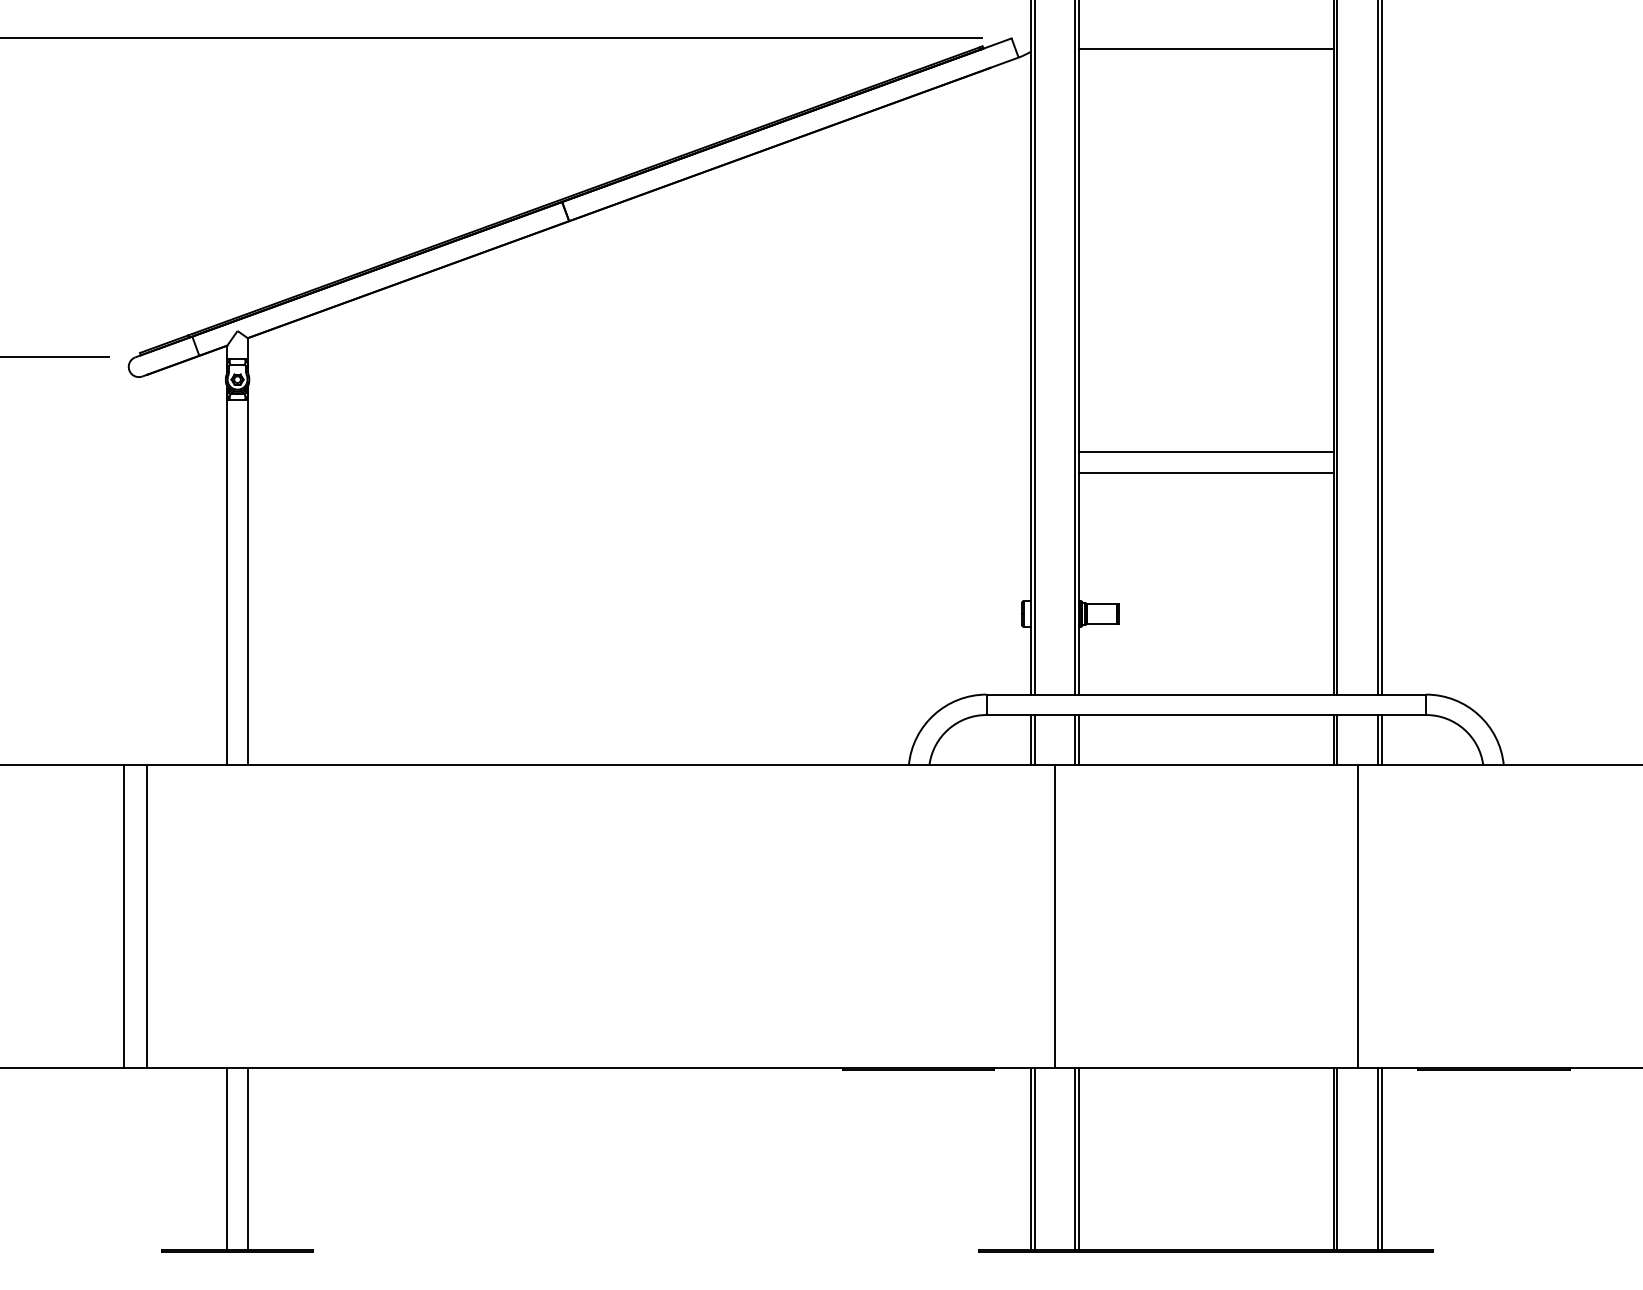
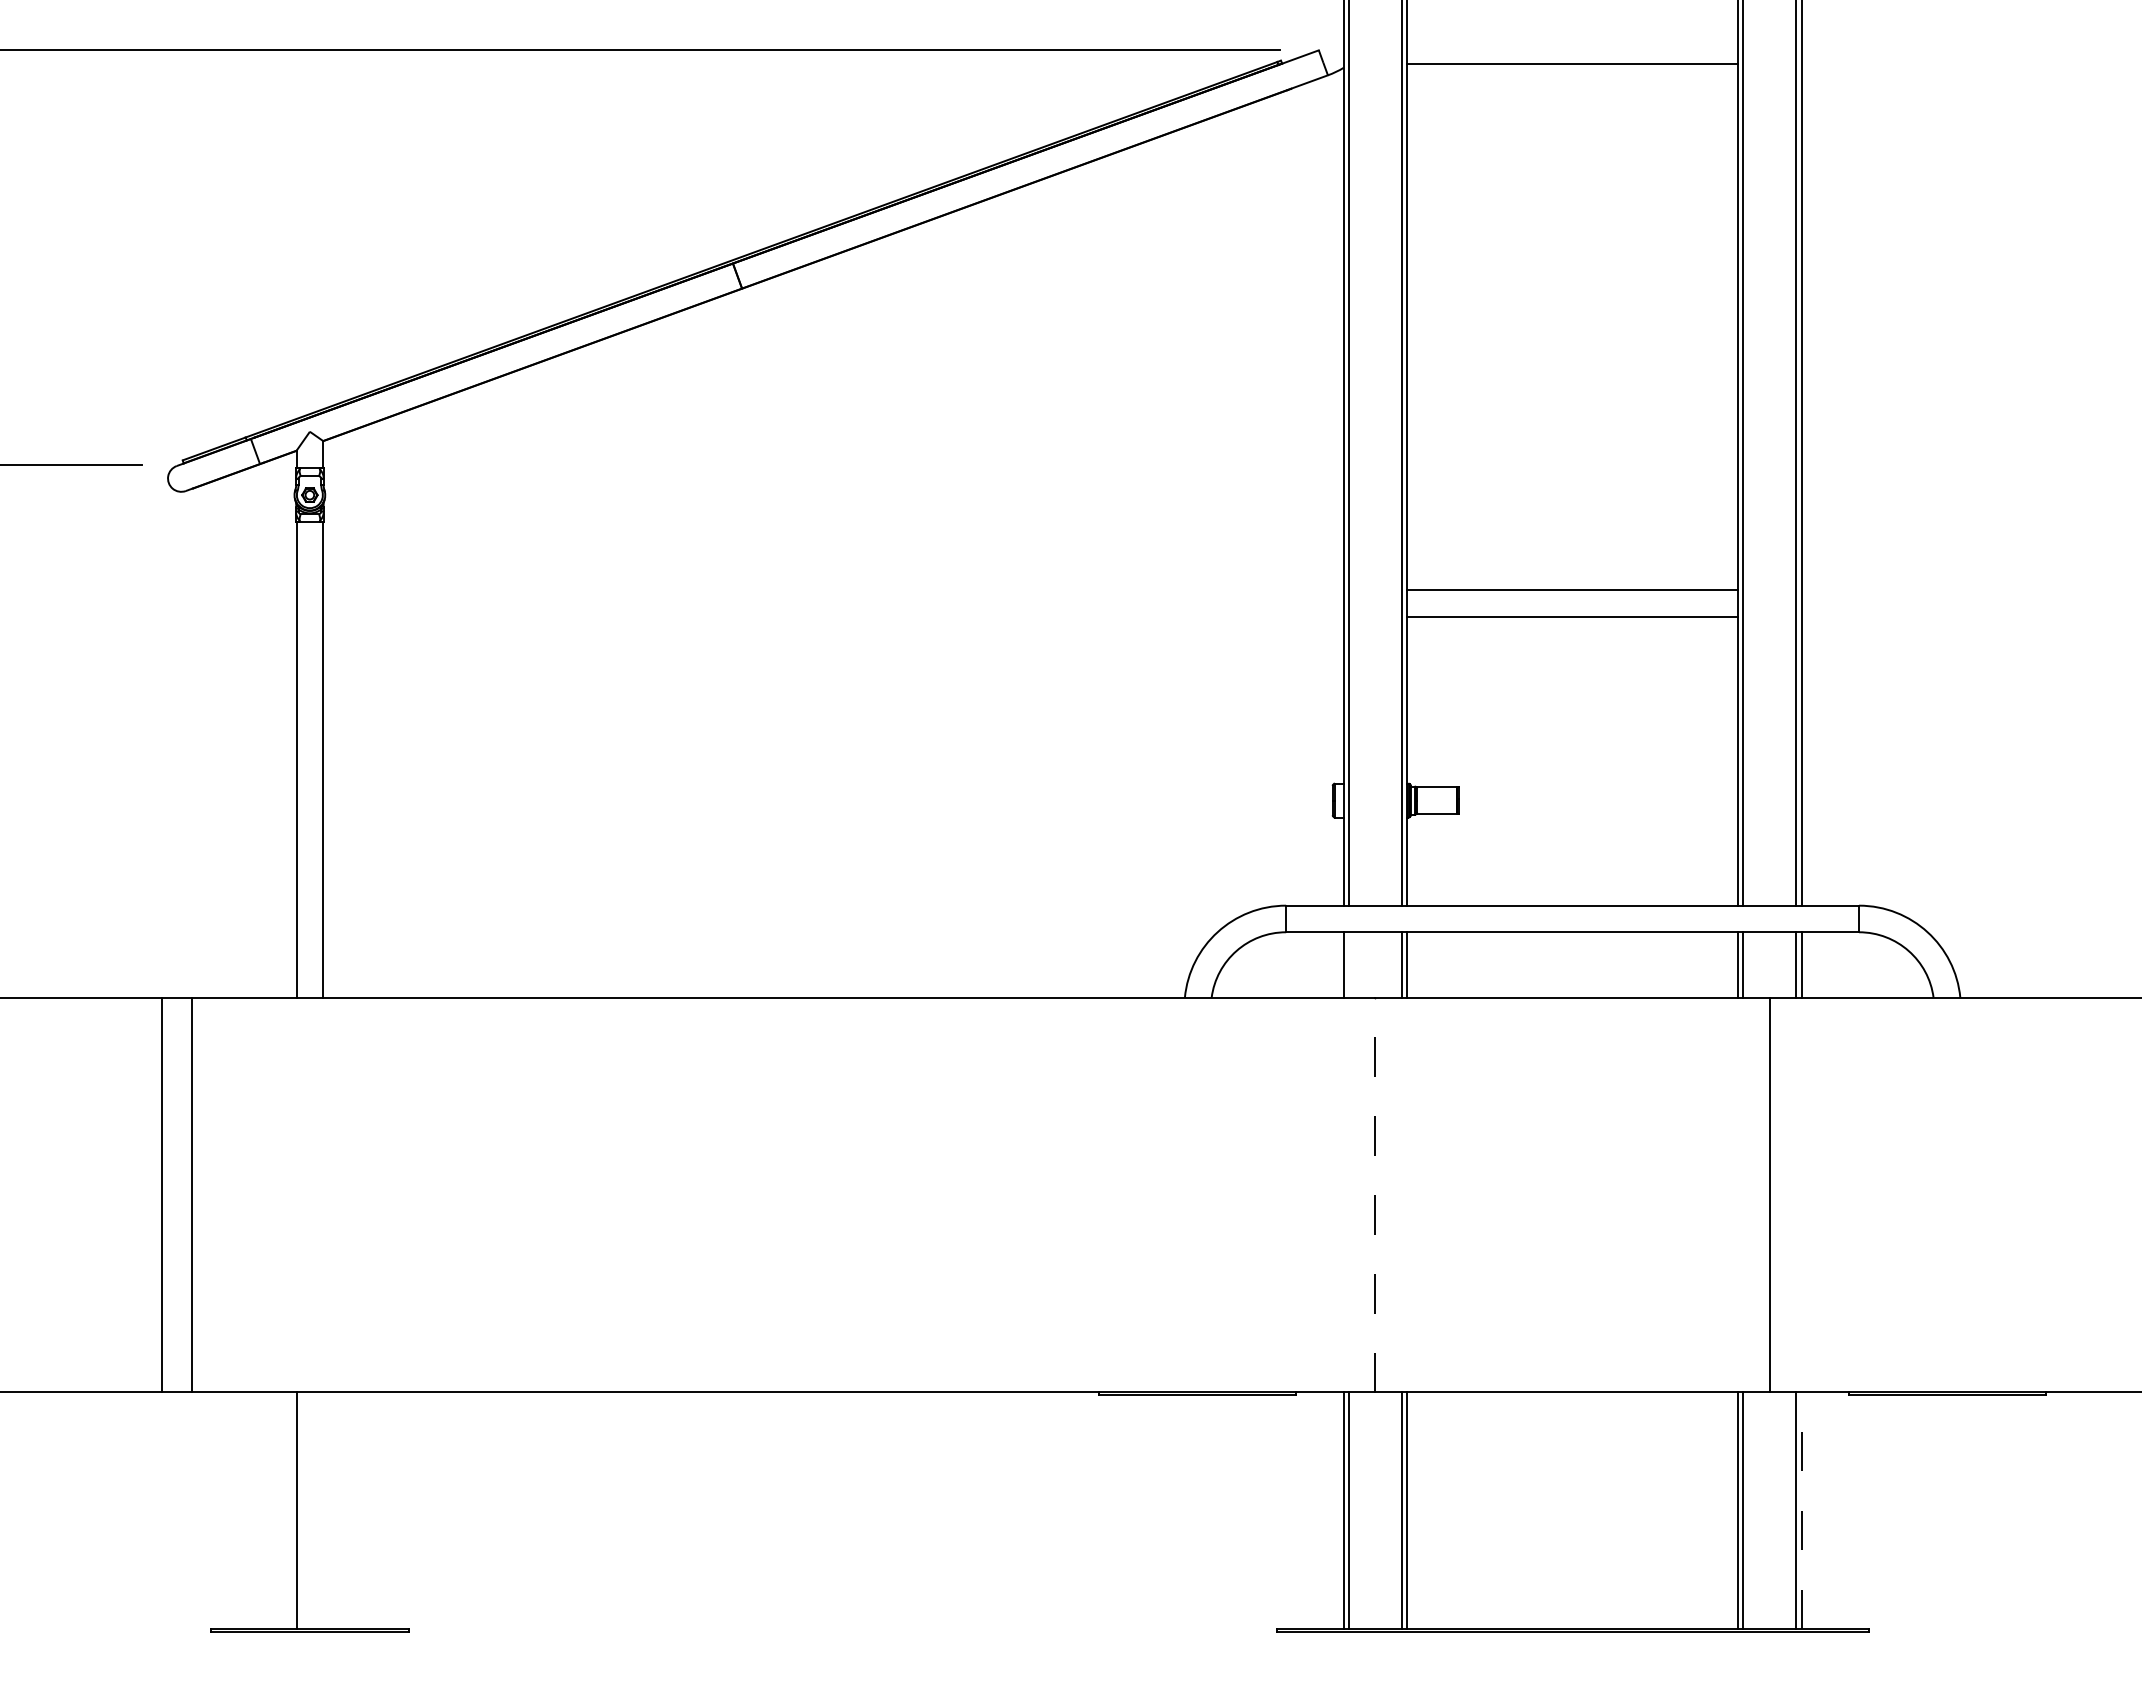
line: (1034, 739) -> (1348, 964), removed
line: (1055, 916) -> (1375, 1194), solid -> dashed
line: (248, 1158) -> (323, 1510), removed
line: (1381, 1158) -> (1801, 1510), solid -> dashed

